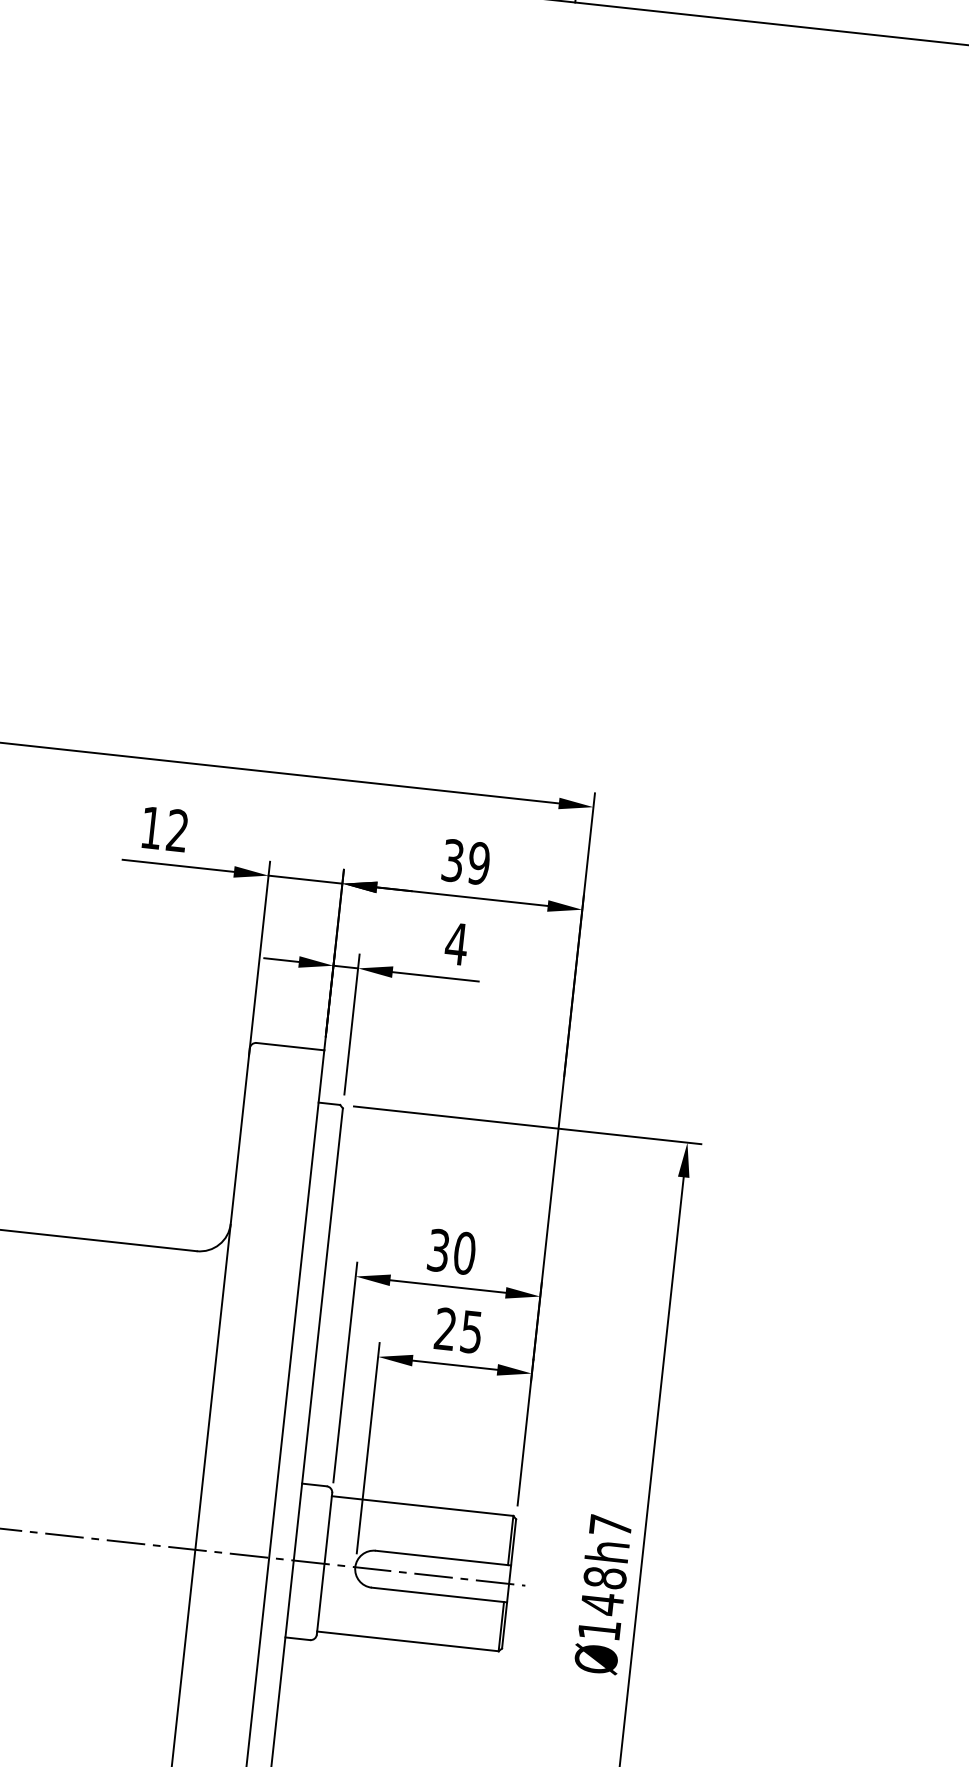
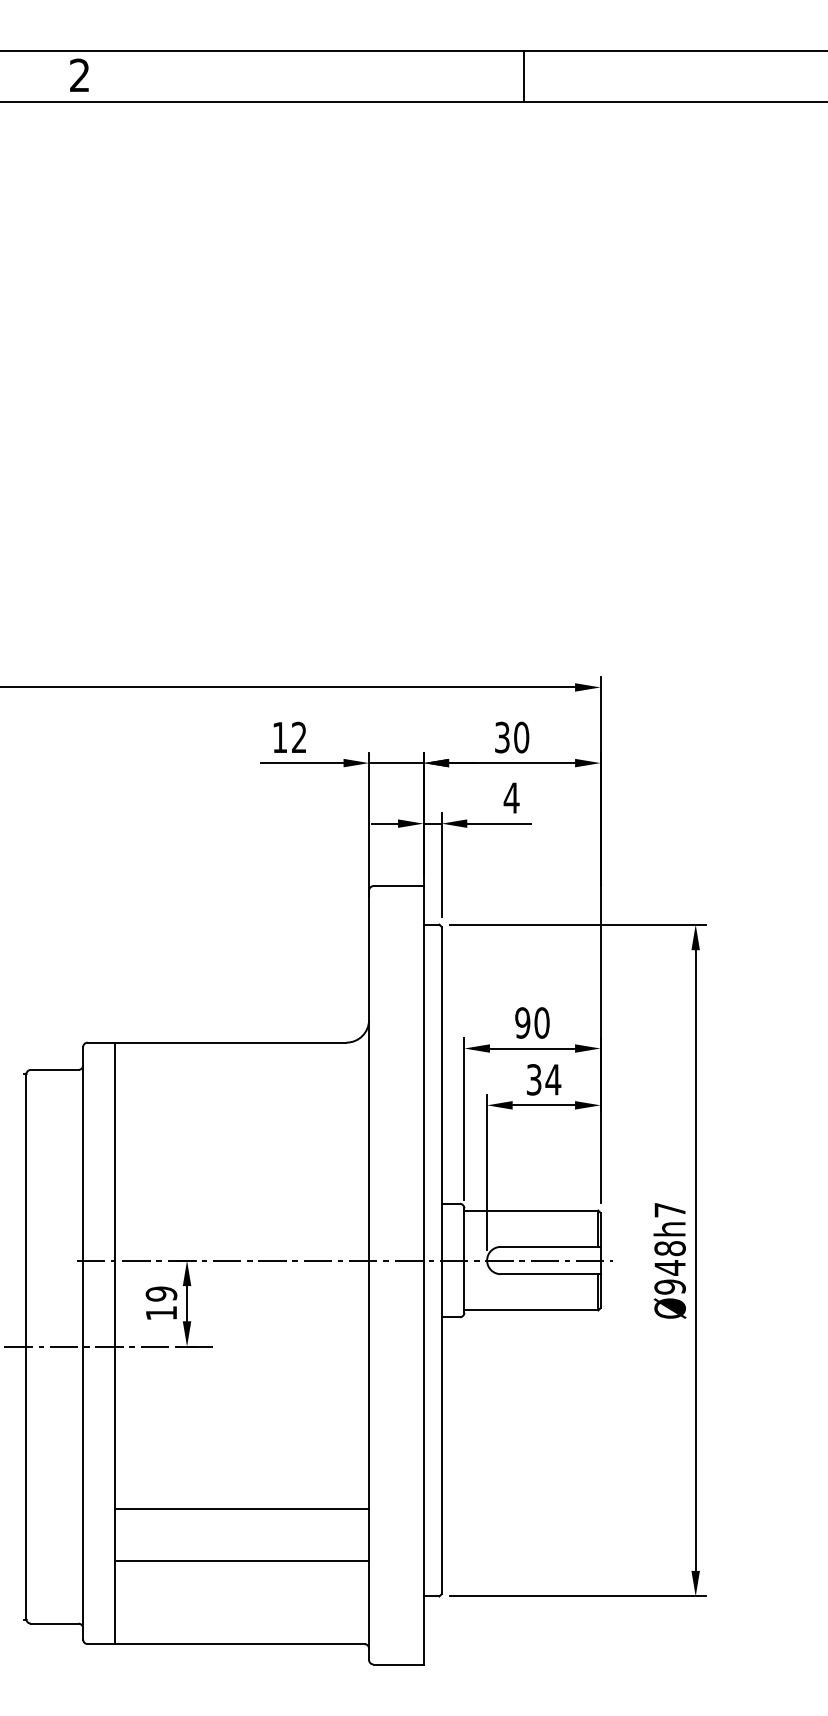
text: (478, 863) -> (521, 737), 39 -> 30
text: (438, 1249) -> (522, 1022), 30 -> 90
text: (458, 1330) -> (543, 1079), 25 -> 34
text: (598, 1629) -> (669, 1286), Ø148h7 -> Ø948h7

